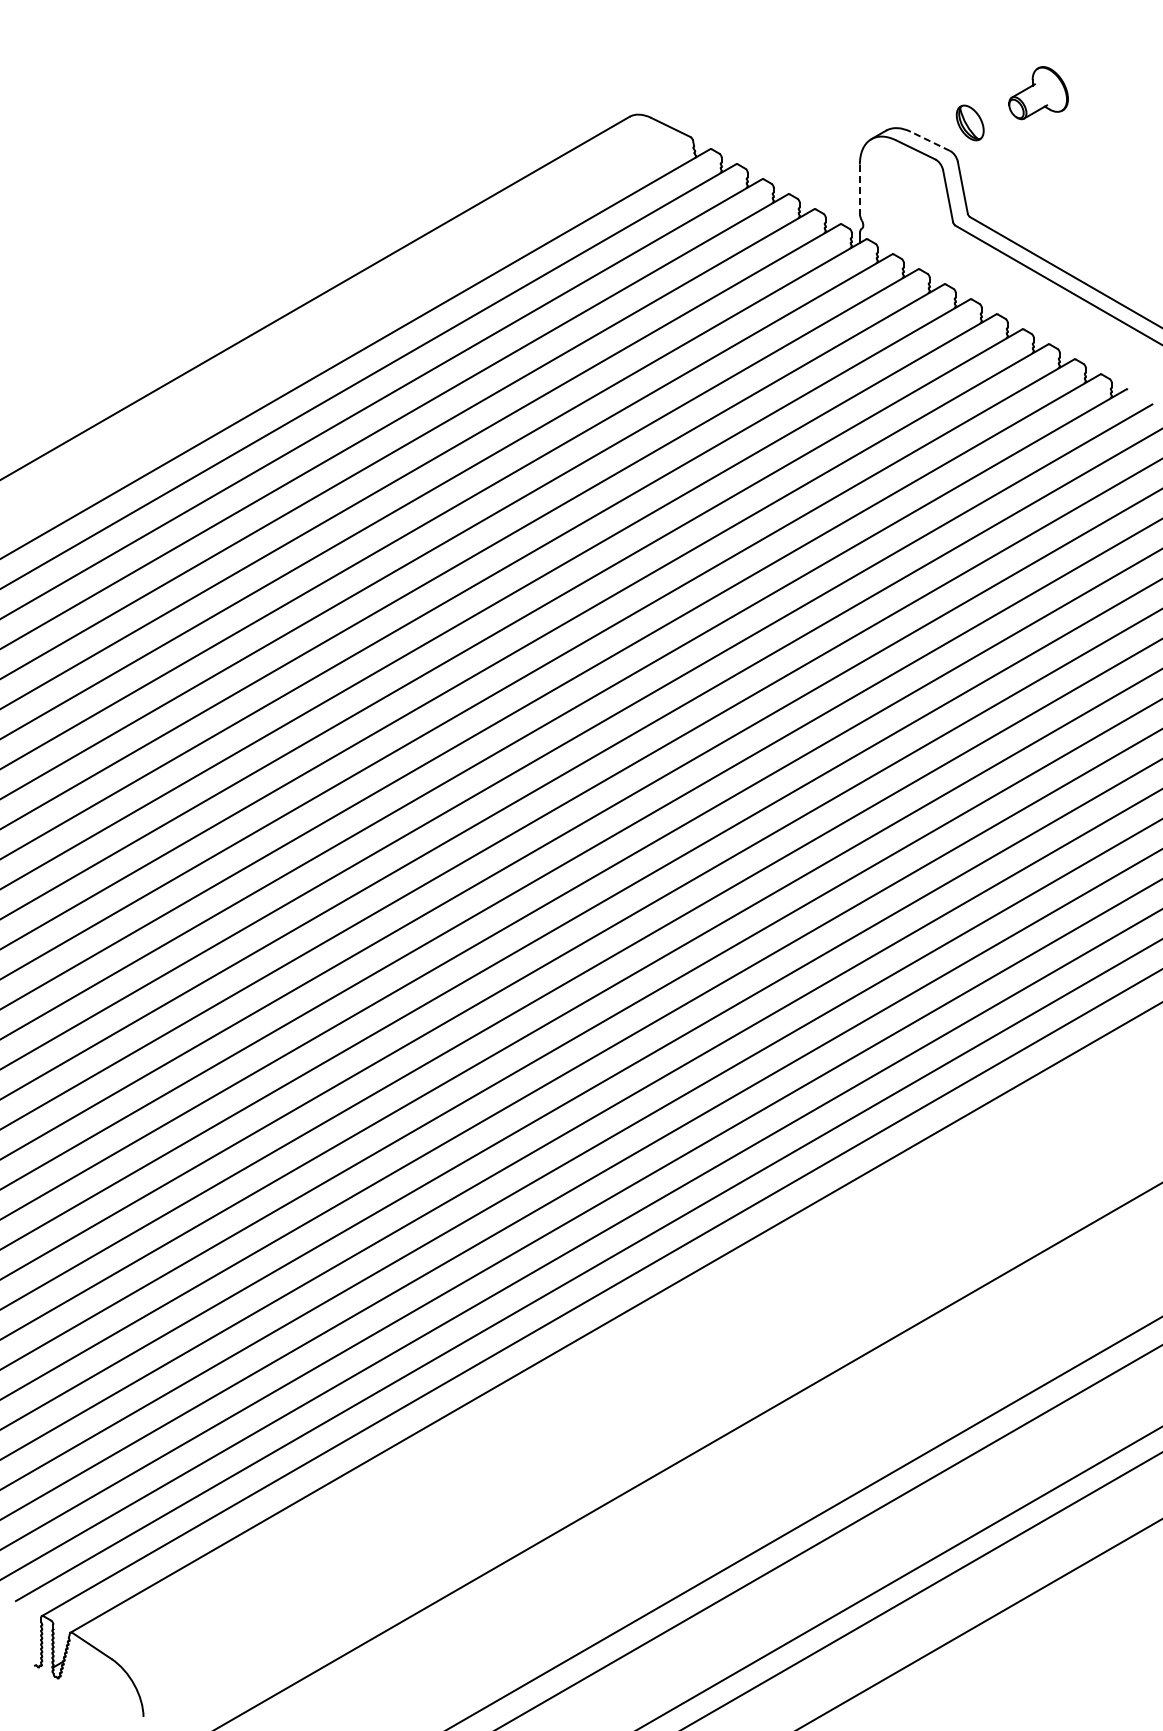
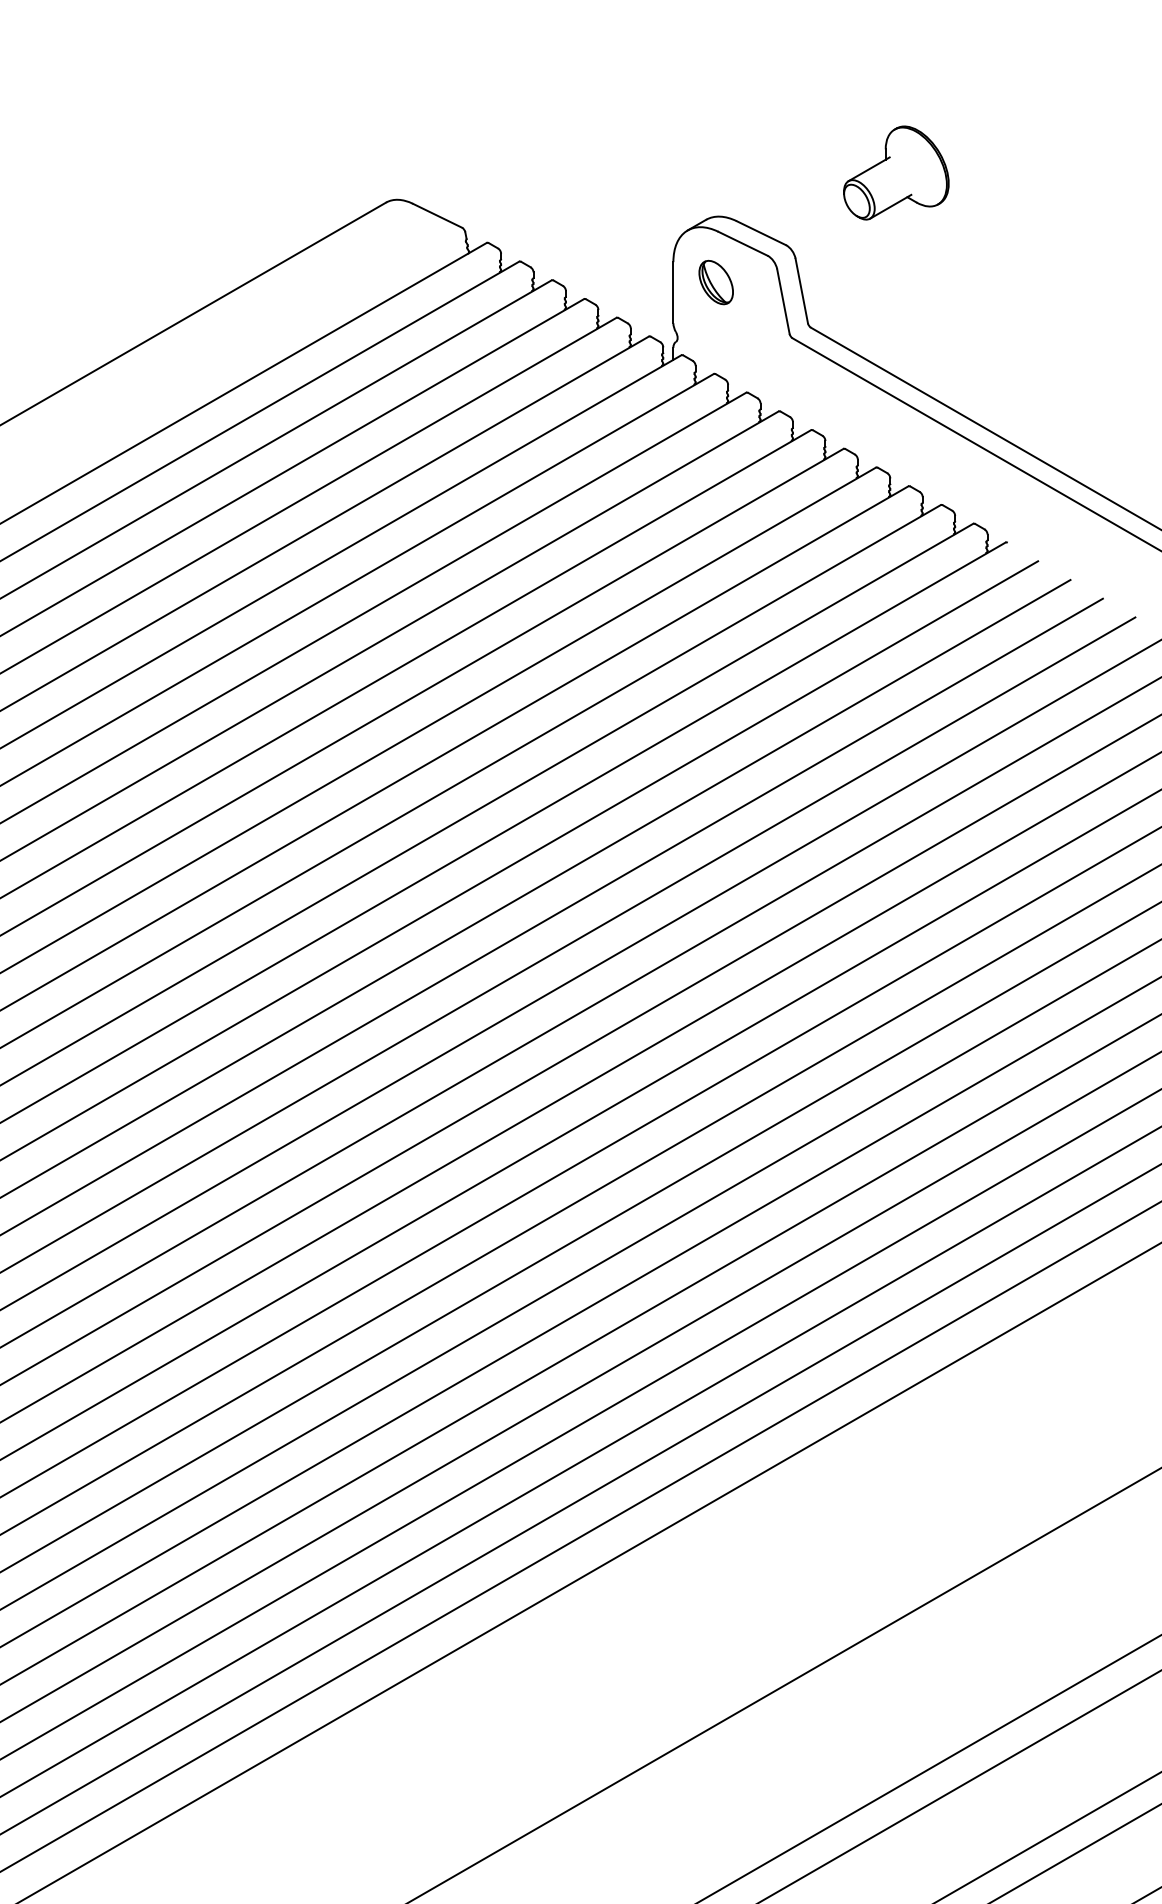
part: (1038, 92) -> (896, 172), size x1.43
part: (969, 122) -> (715, 281), moved
line: (930, 141) -> (761, 233), dashed -> solid
line: (859, 189) -> (672, 293), dashed -> solid

